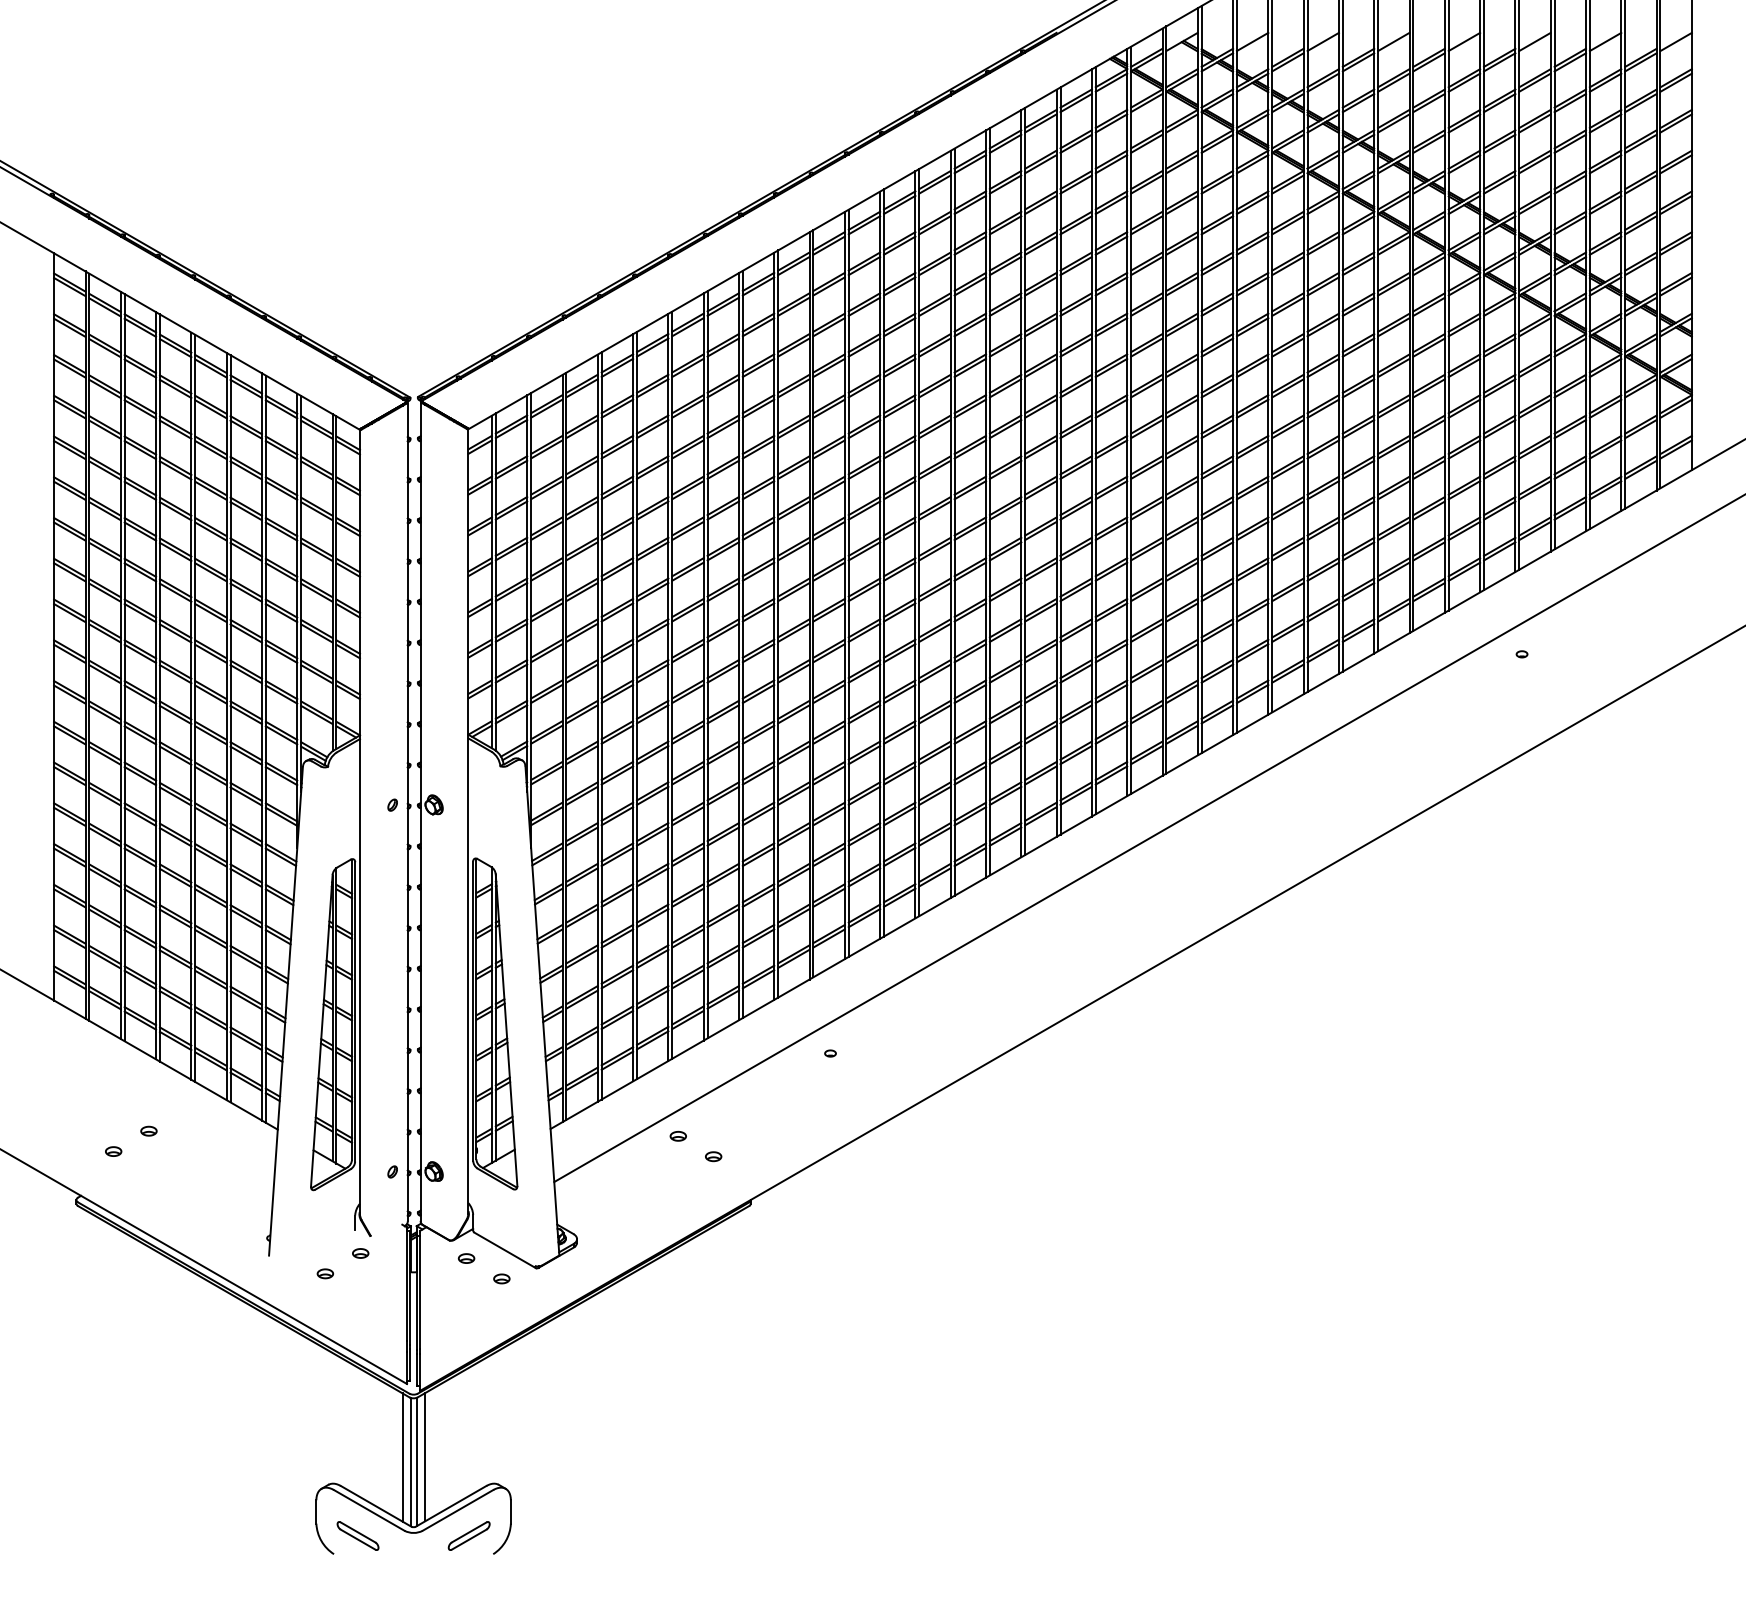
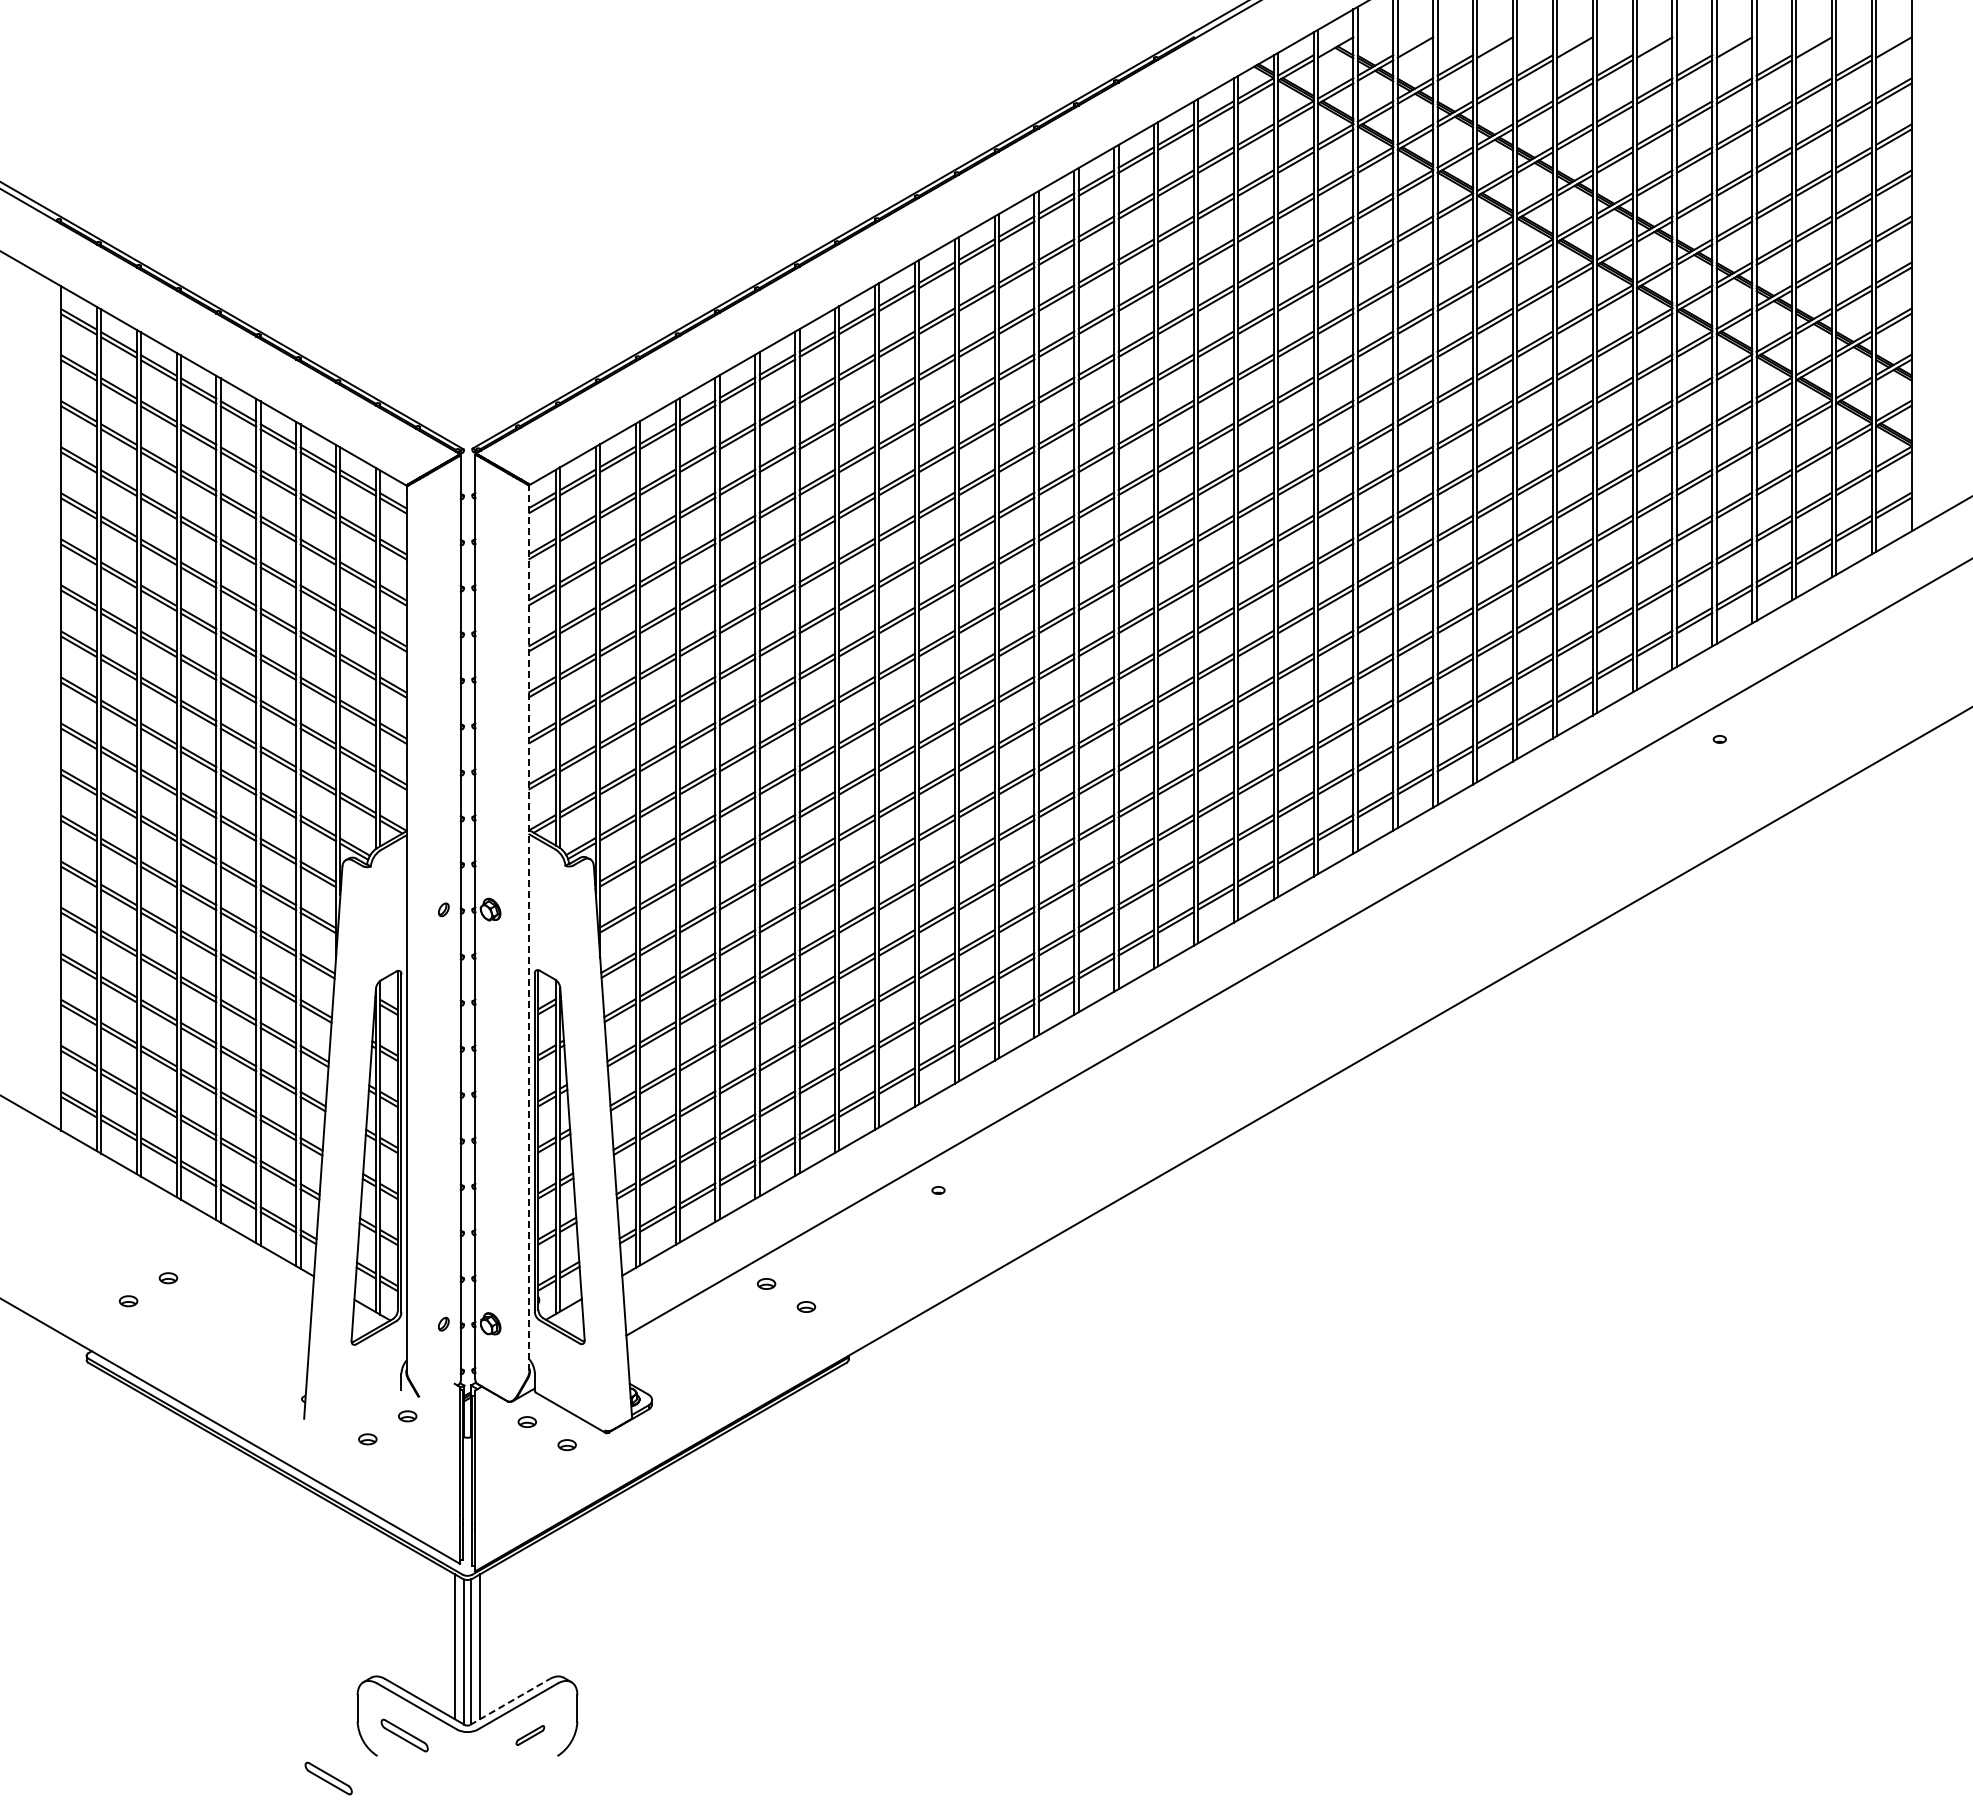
line: (468, 821) -> (529, 928), solid -> dashed
line: (450, 1506) -> (509, 1702), solid -> dashed
part: (469, 1535) -> (530, 1735), size x0.6
part: (290, 1574) -> (328, 1778), added

